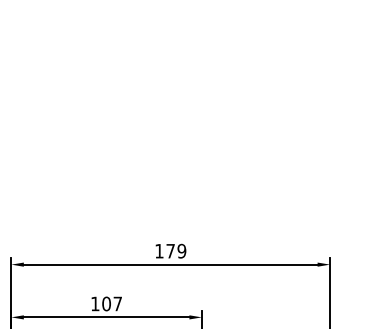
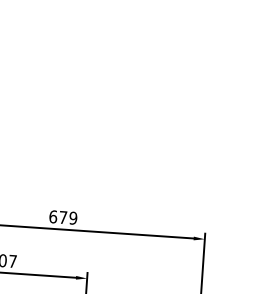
text: (159, 250) -> (53, 216), 179 -> 679

